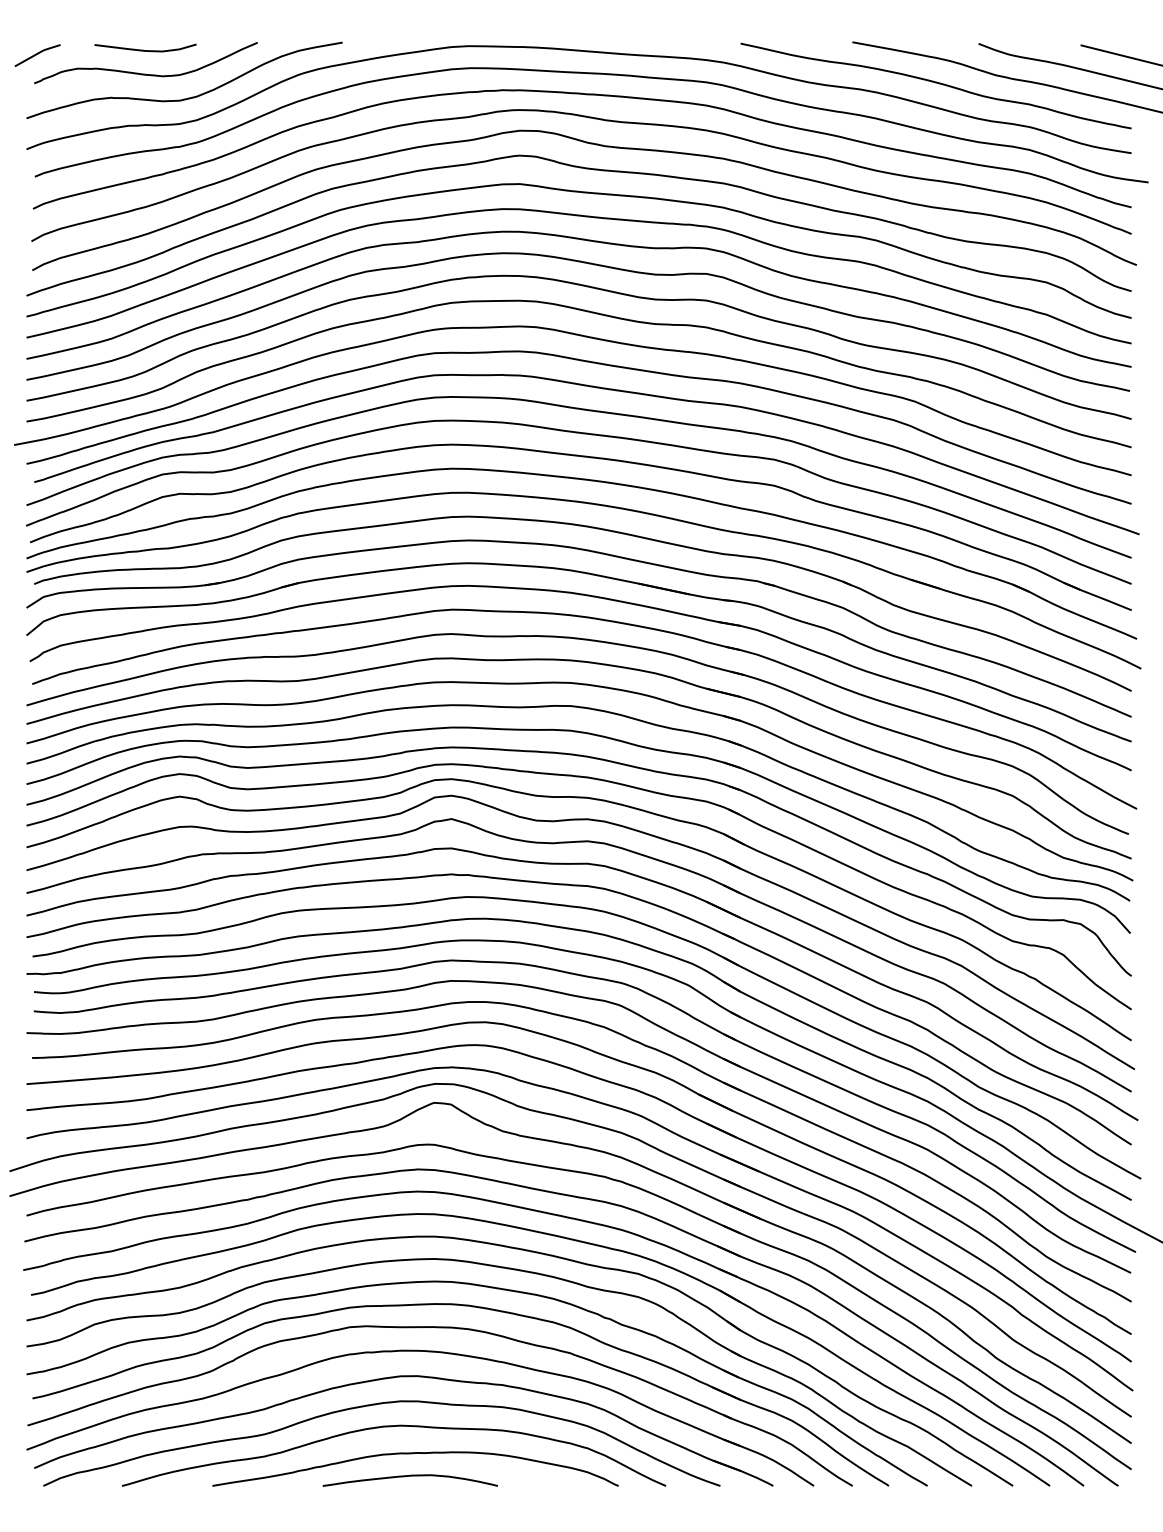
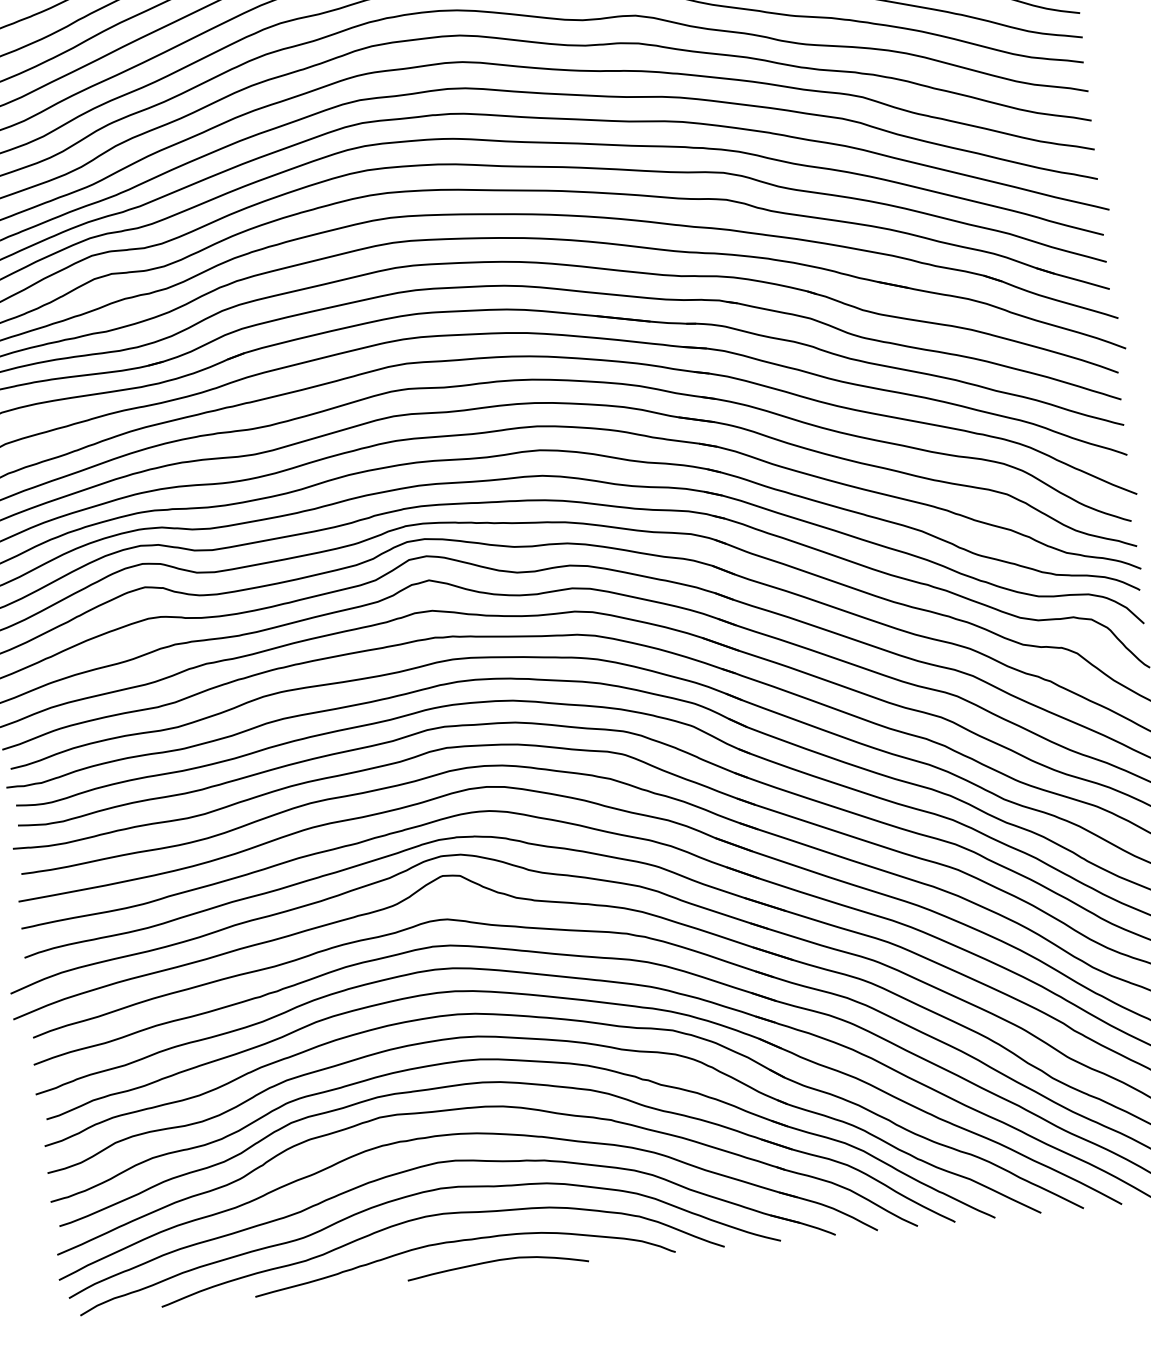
curve: (409, 1476) -> (496, 1261), moved

